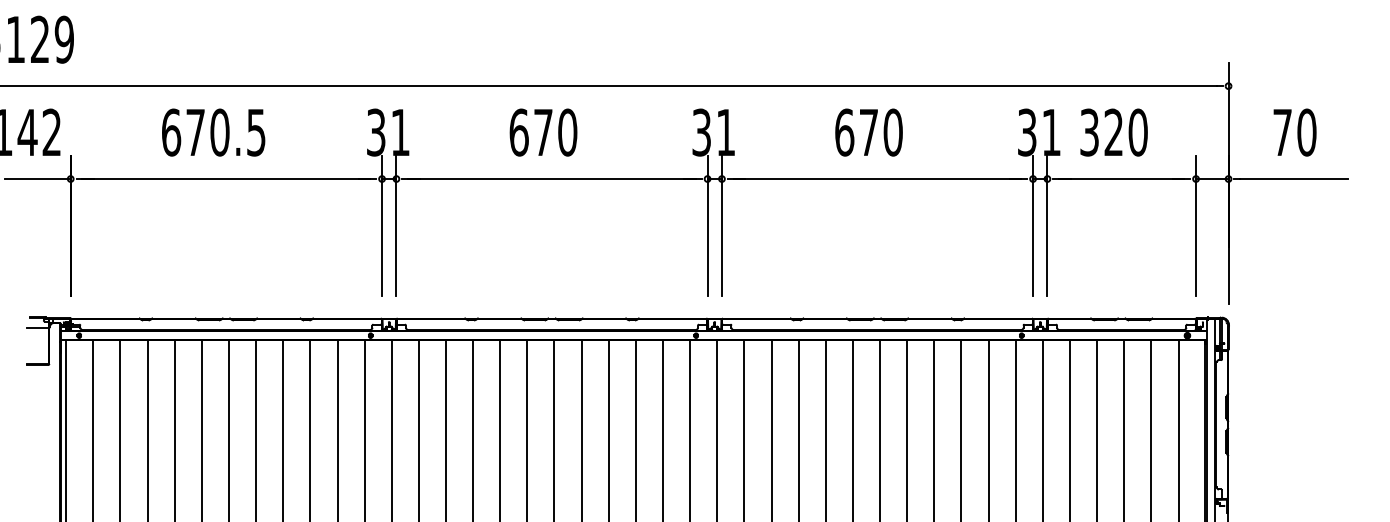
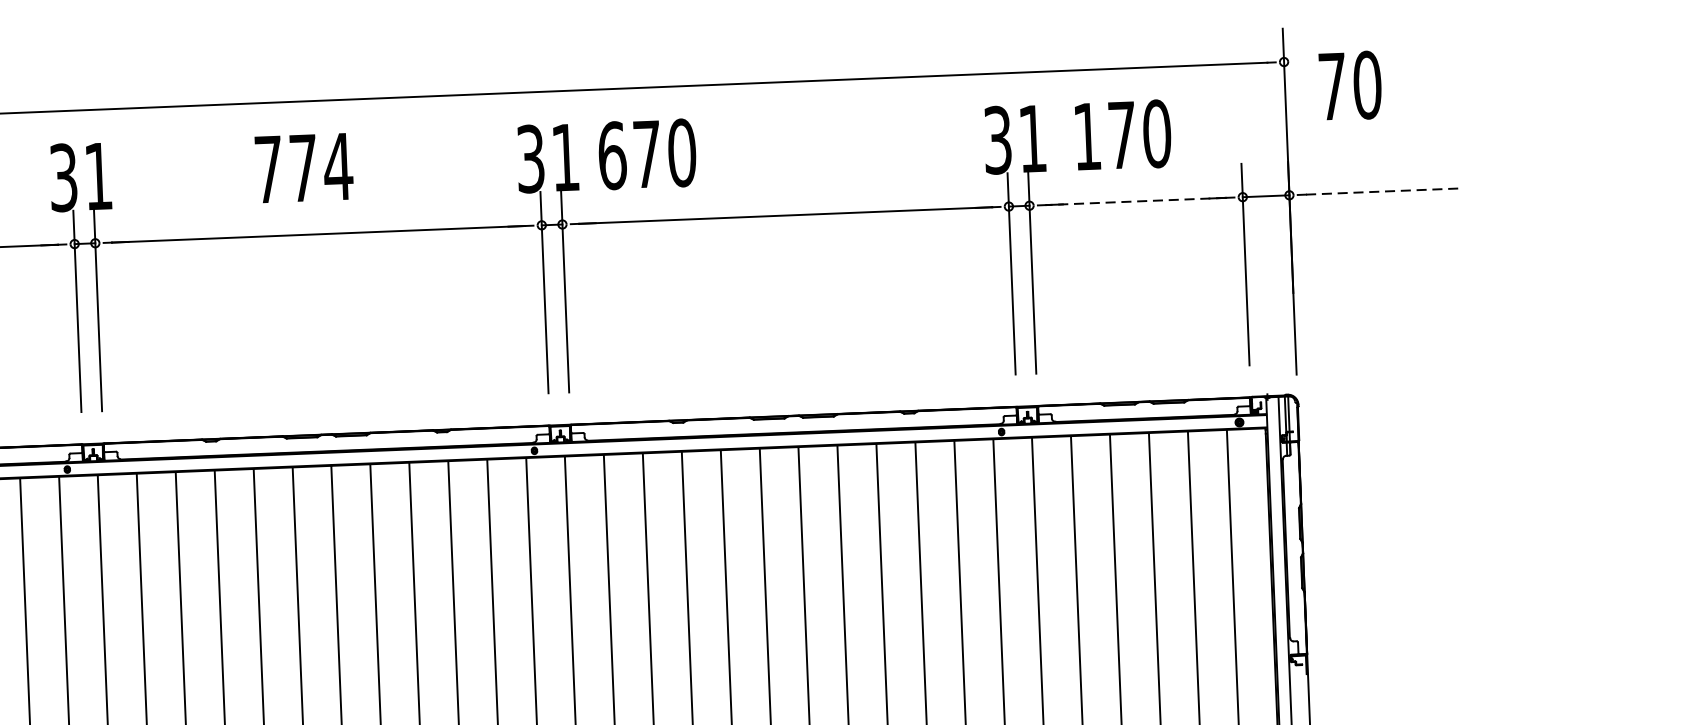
text: (543, 132) -> (303, 168), 670 -> 774
text: (868, 132) -> (646, 154), moved
text: (1101, 132) -> (1104, 135), 320 -> 170
text: (1294, 132) -> (1349, 85), moved
line: (1121, 179) -> (1135, 202), solid -> dashed
line: (1294, 179) -> (1384, 192), solid -> dashed

